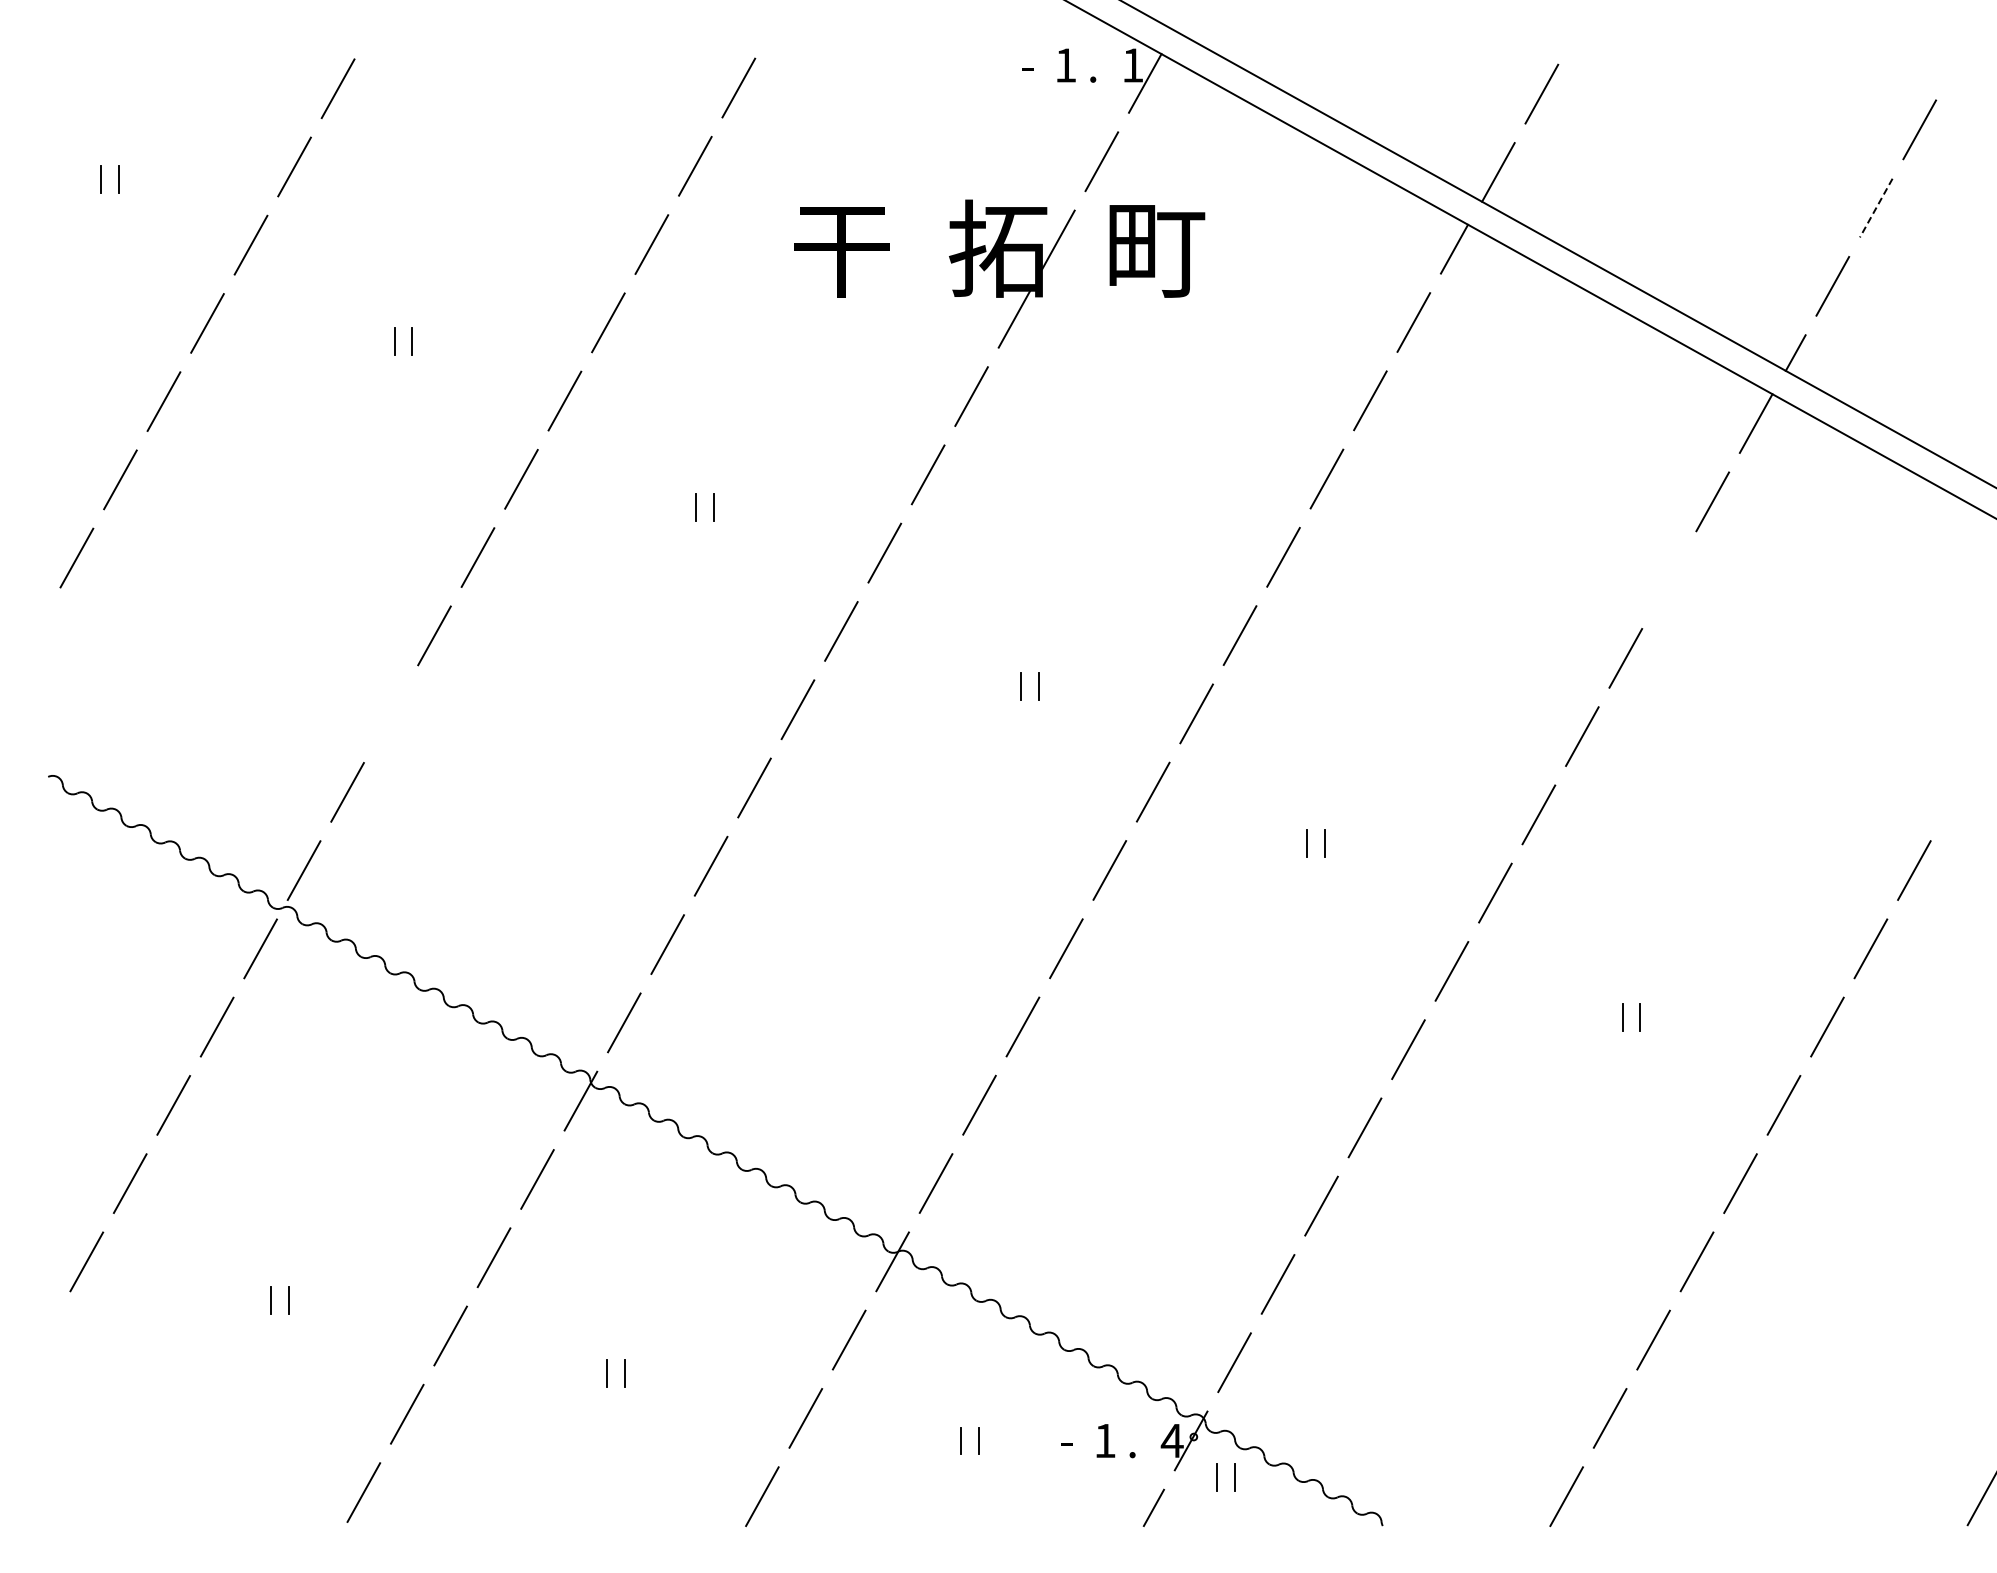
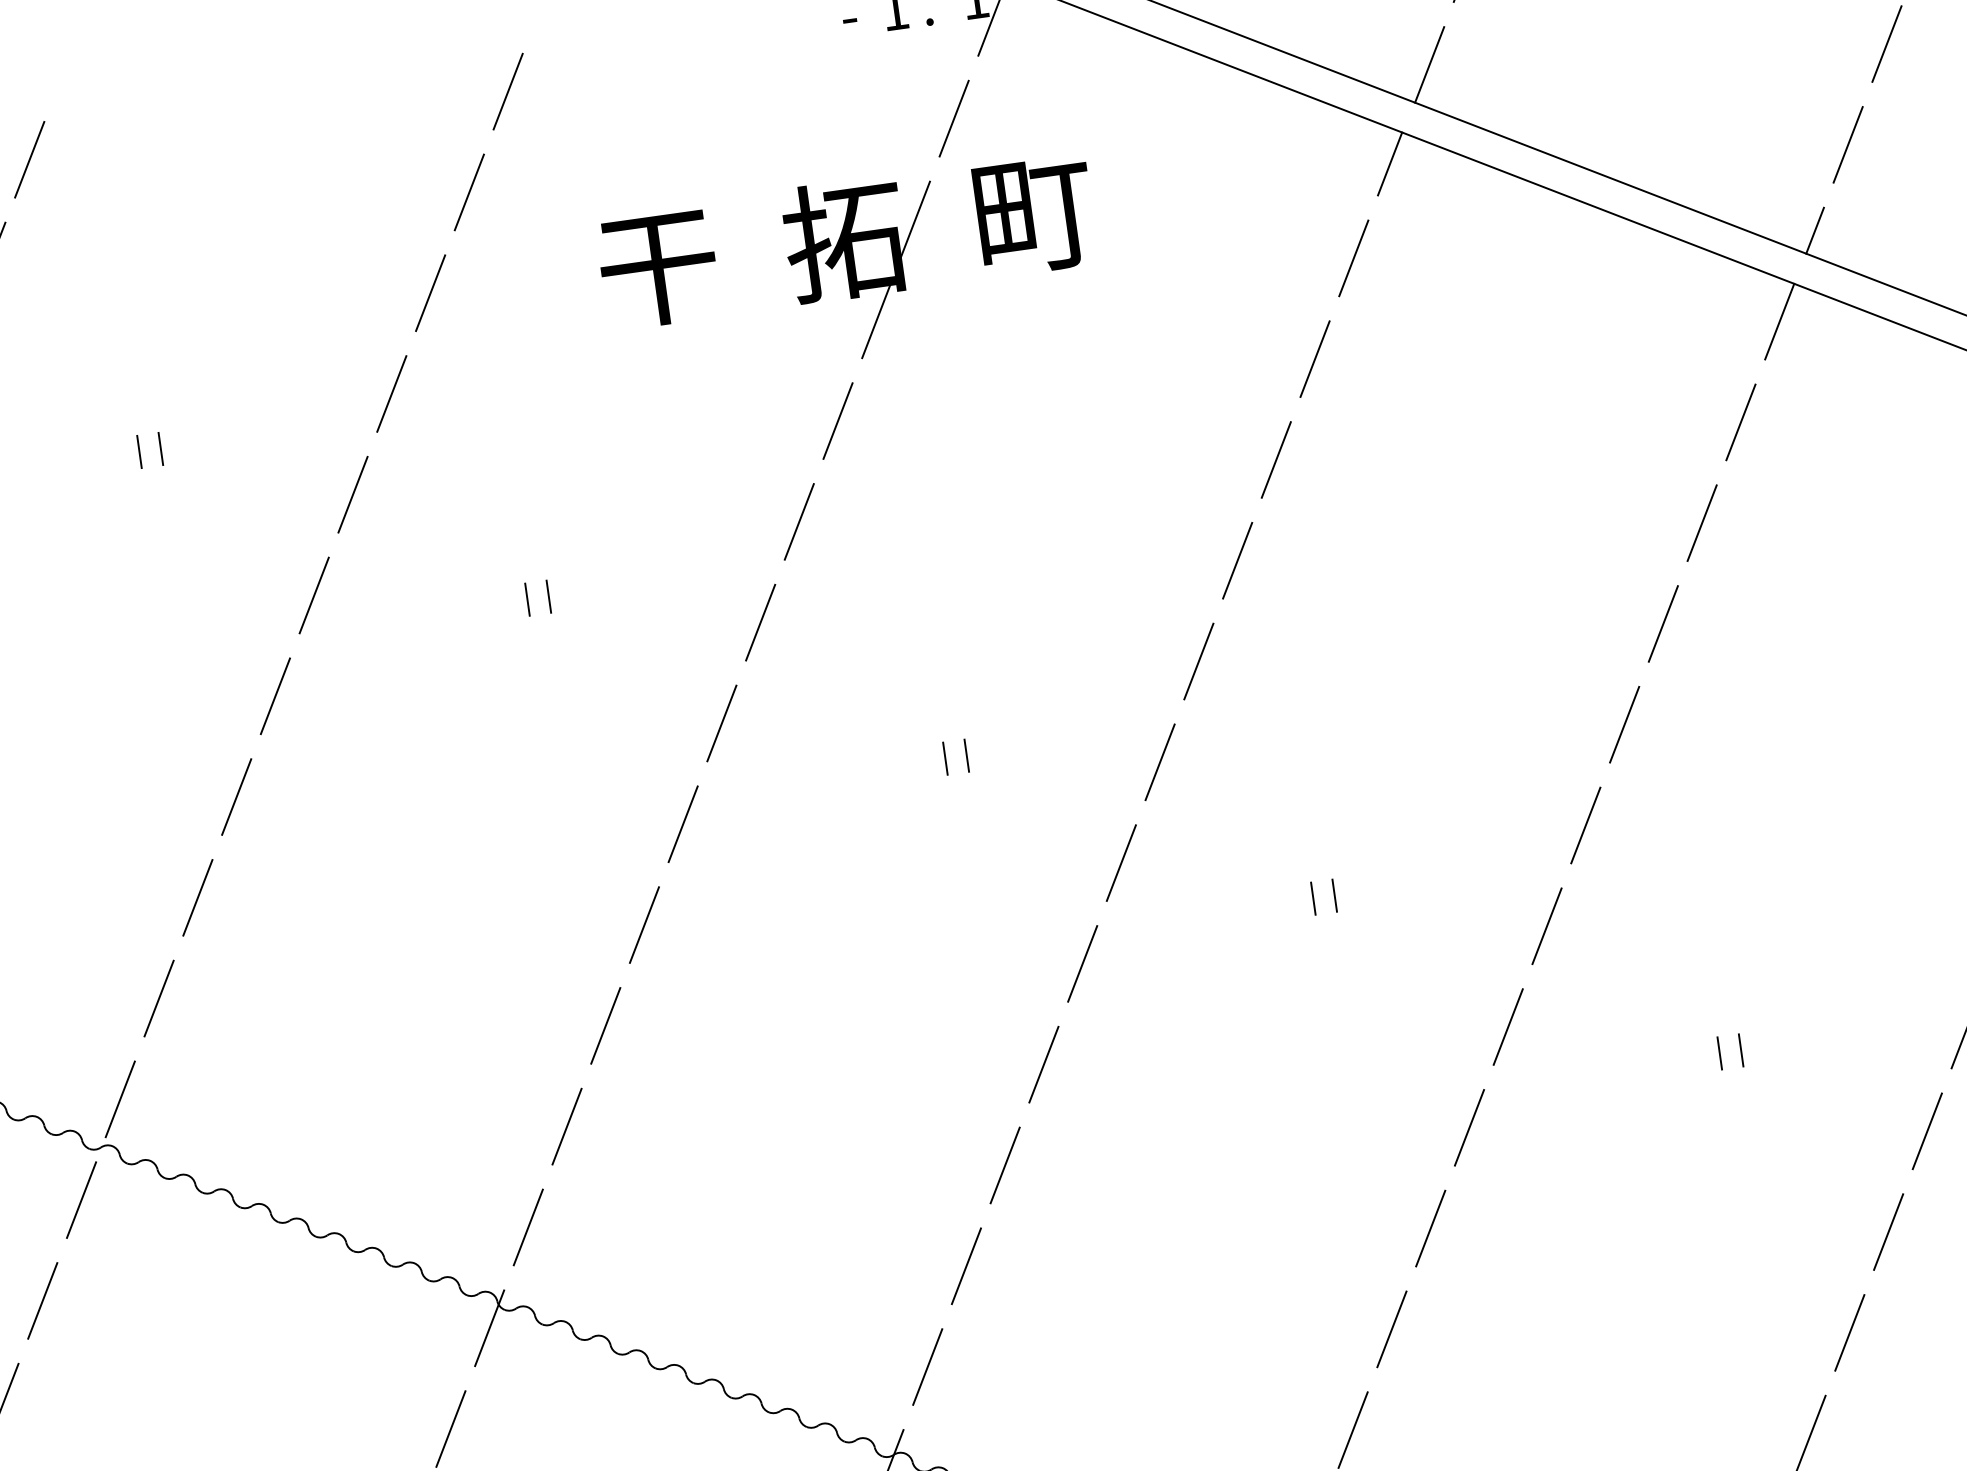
line: (1876, 208) -> (1887, 44), dashed -> solid
line: (1668, 579) -> (1701, 522), added
line: (390, 713) -> (197, 897), added

